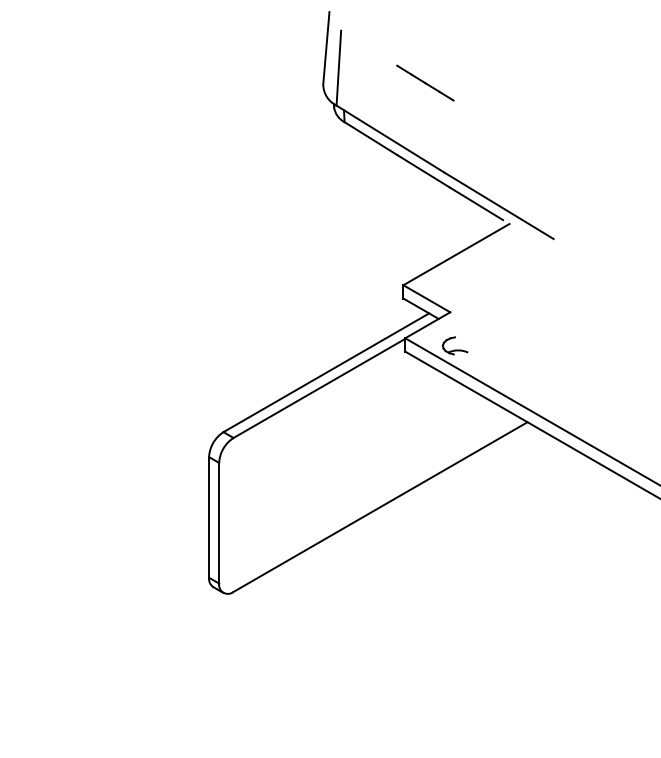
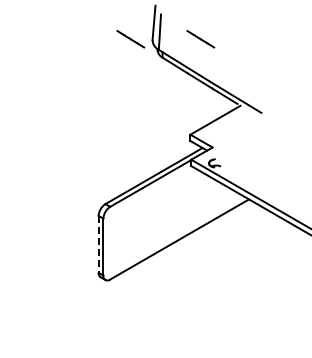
line: (276, 83) -> (130, 39), added
line: (208, 517) -> (98, 244), solid -> dashed

